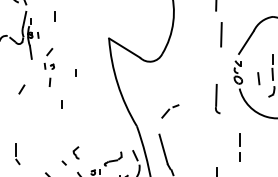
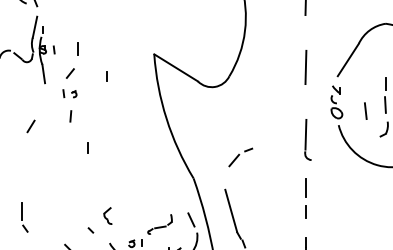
line: (54, 16) -> (77, 48), moved
line: (221, 34) -> (306, 67), moved
line: (75, 72) -> (106, 75), moved
line: (239, 146) -> (306, 197), moved

